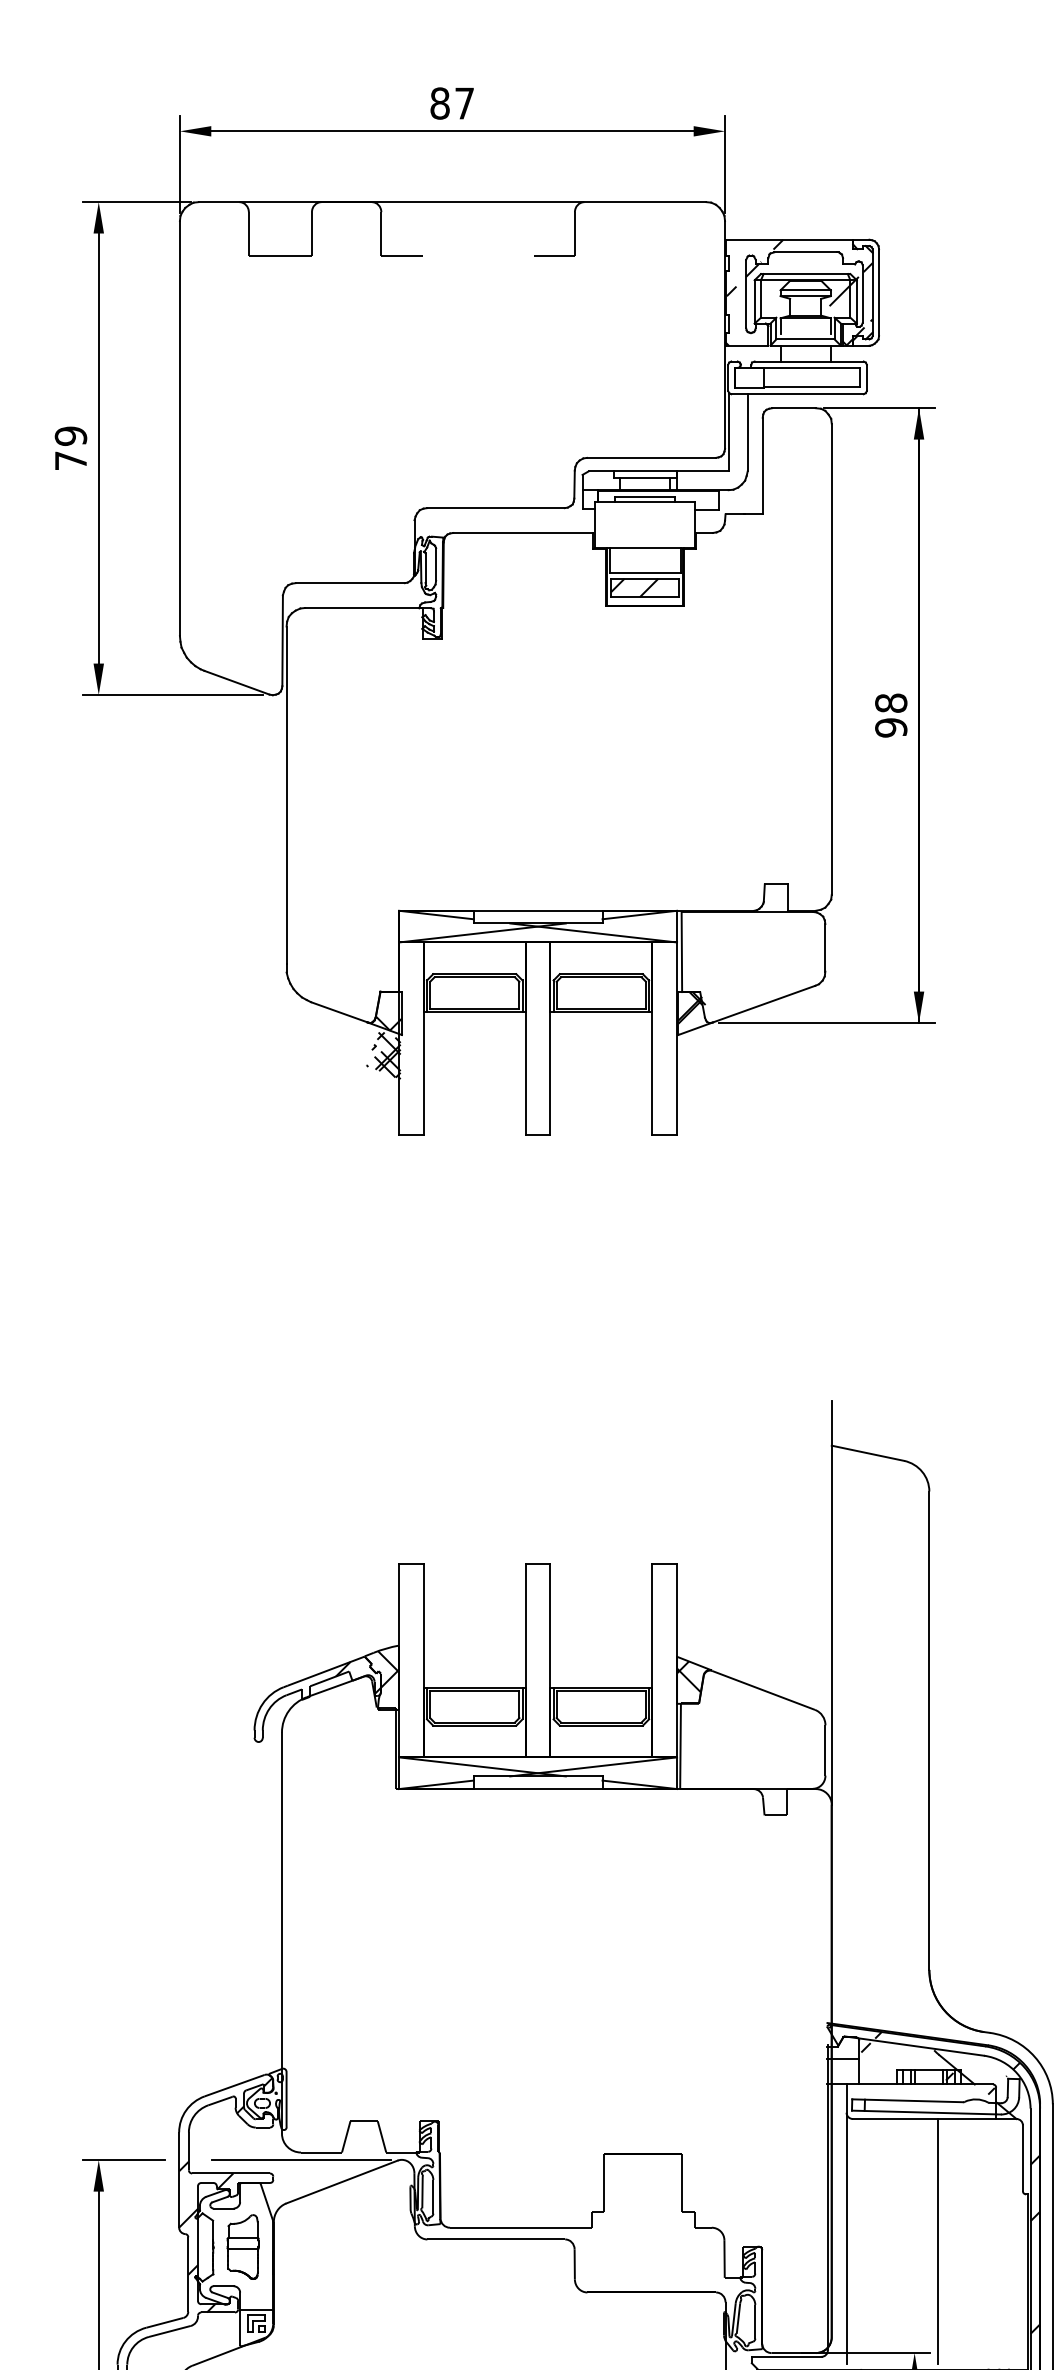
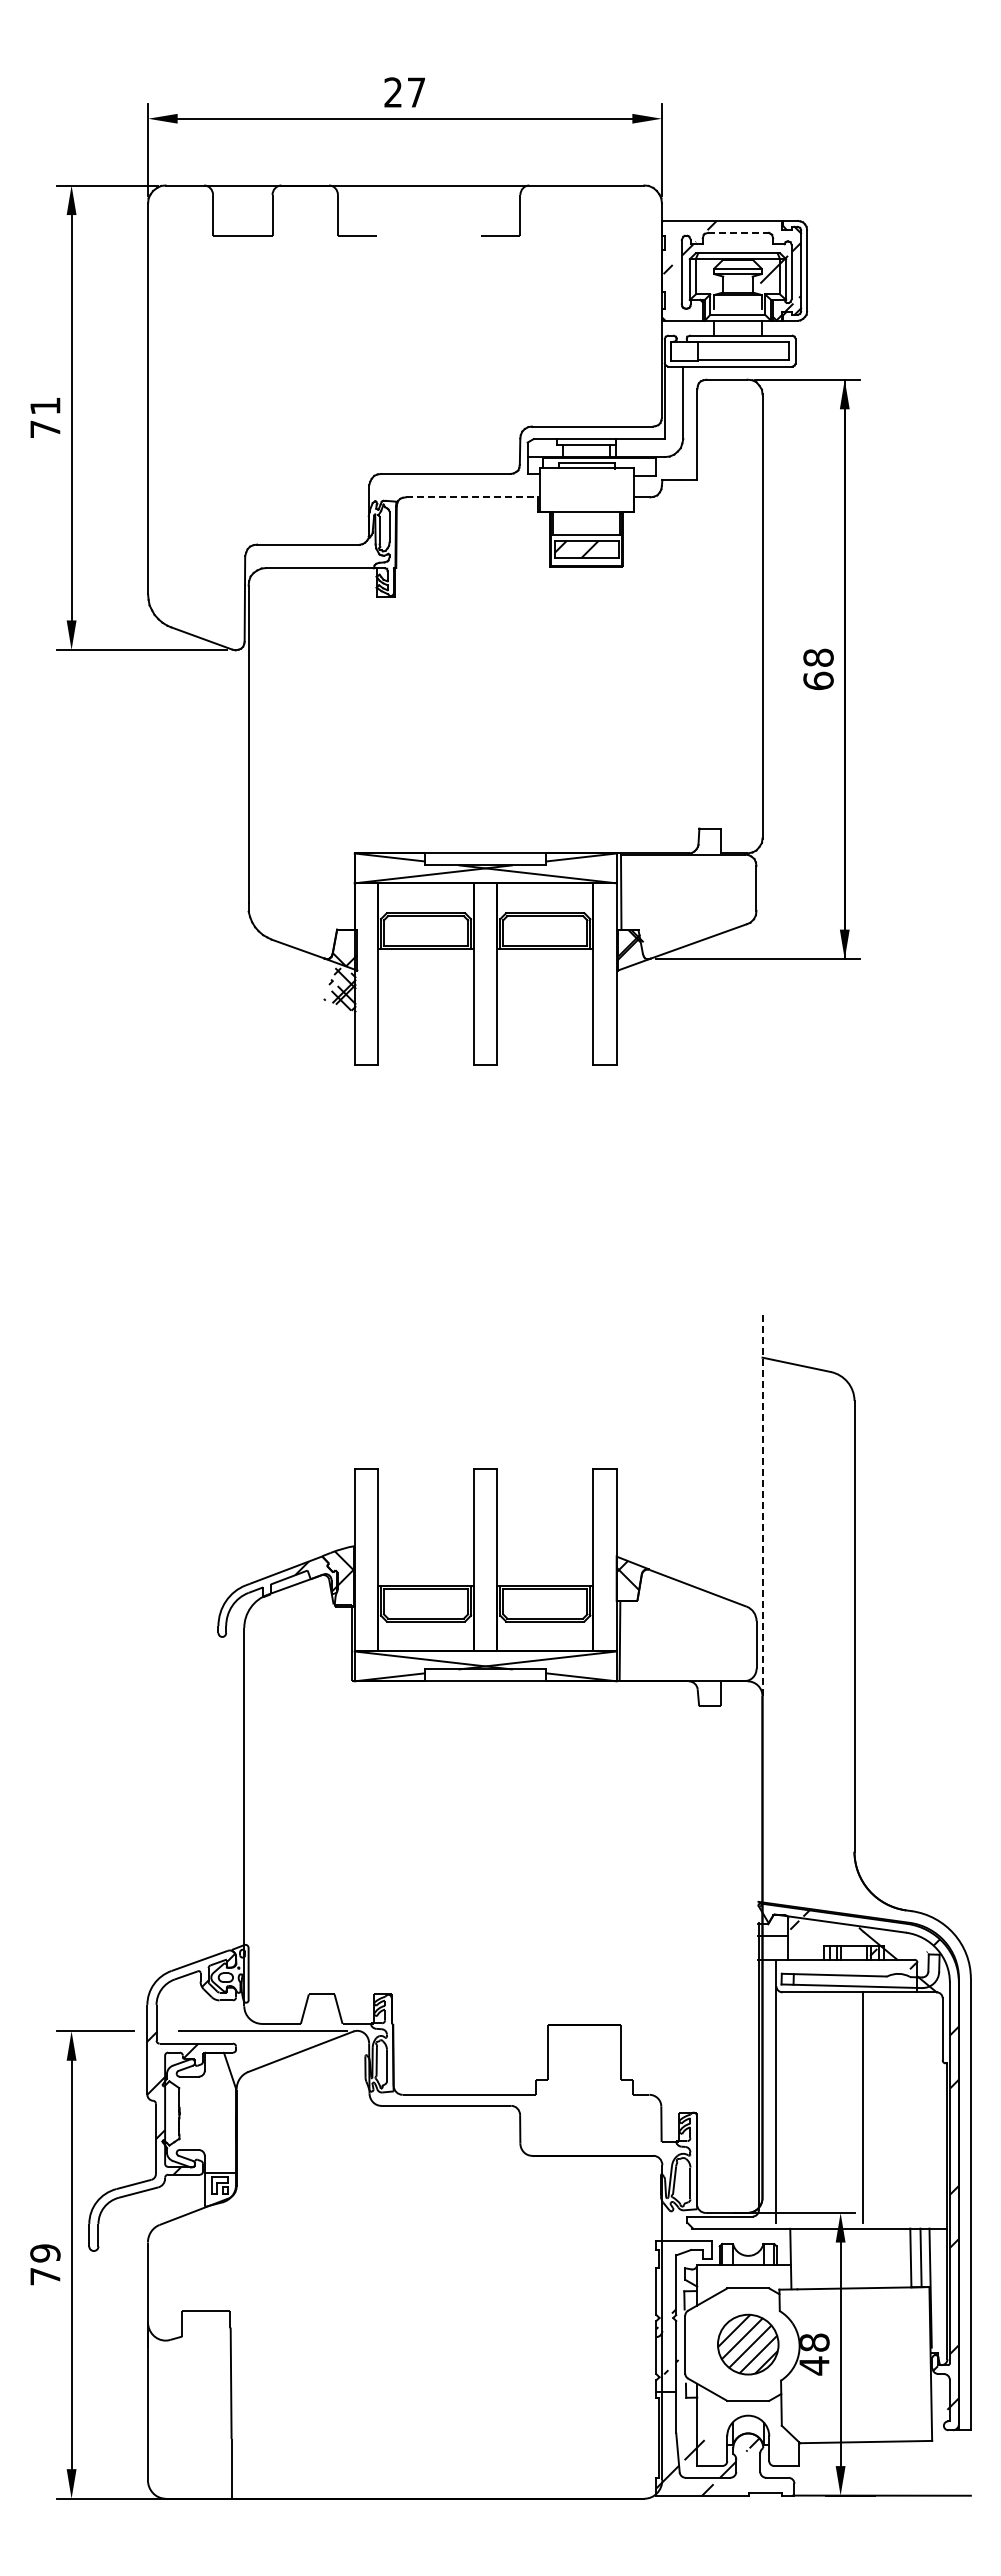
text: (440, 103) -> (393, 92), 87 -> 27
line: (806, 252) -> (738, 232), solid -> dashed
text: (71, 436) -> (45, 406), 79 -> 71
line: (524, 533) -> (472, 497), solid -> dashed
text: (891, 727) -> (818, 680), 98 -> 68
line: (831, 1602) -> (762, 1505), solid -> dashed
part: (242, 2247) -> (207, 2113), removed

